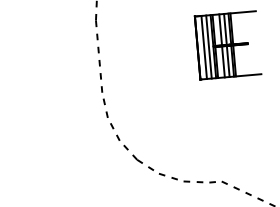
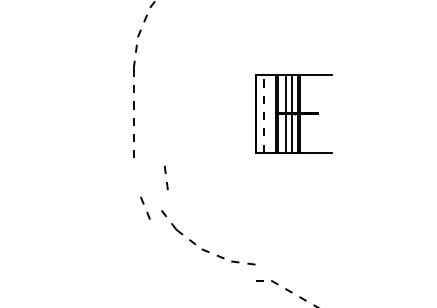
line: (209, 46) -> (270, 113), removed
line: (204, 47) -> (264, 113), solid -> dashed
line: (104, 104) -> (165, 173), moved
part: (161, 173) -> (205, 249), moved

